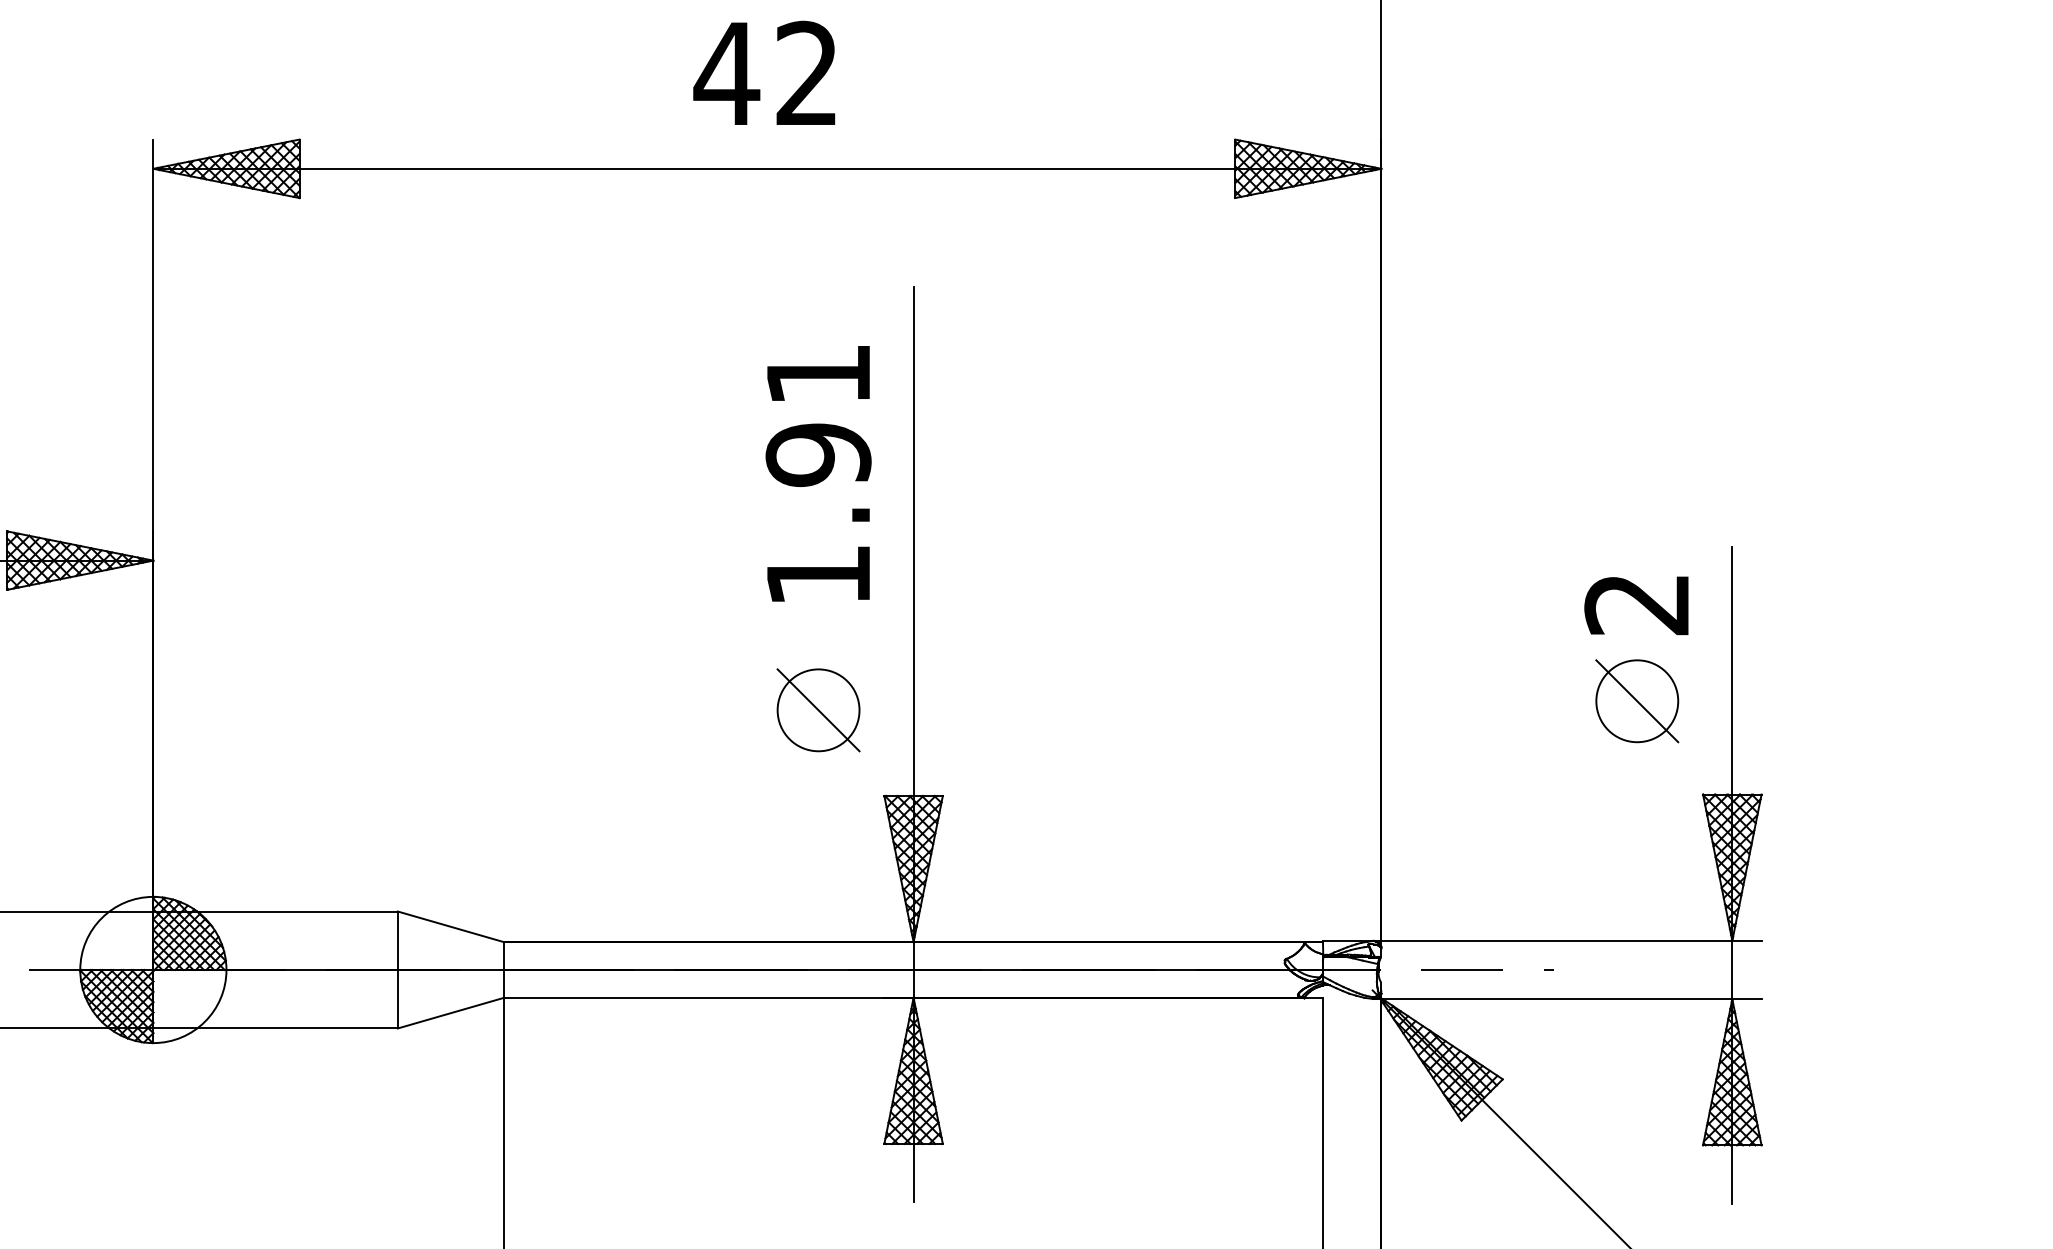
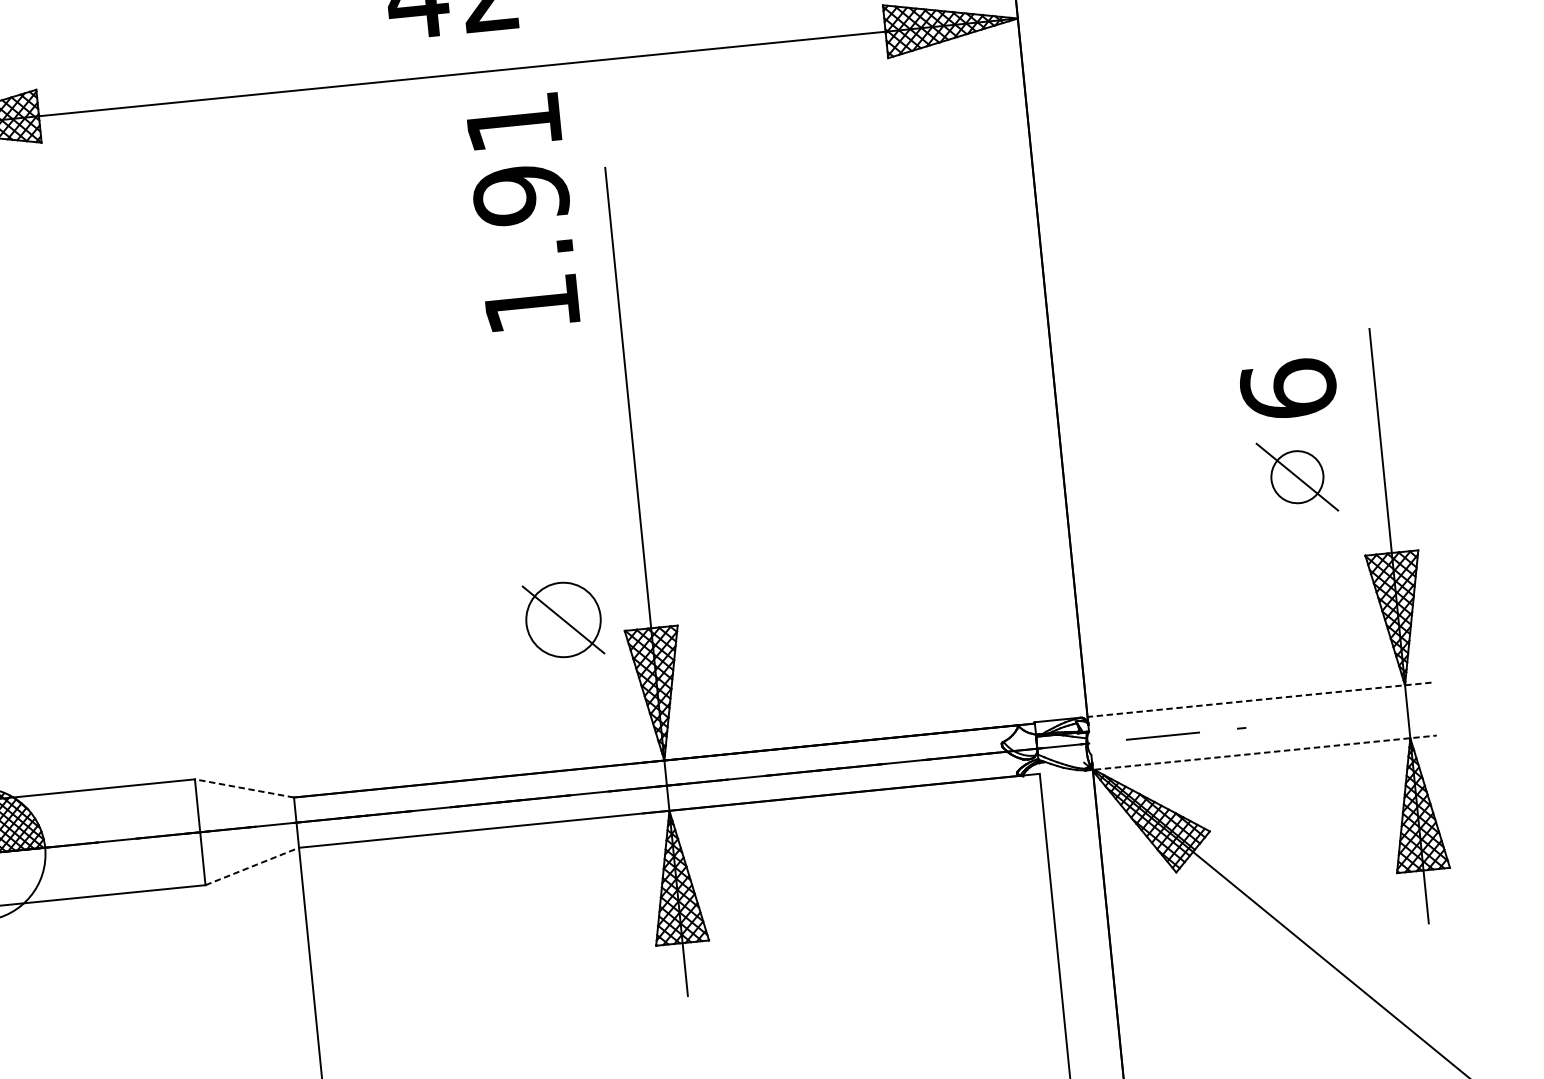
text: (818, 473) -> (522, 212), moved
text: (1637, 603) -> (1288, 388), 2 -> 6
circle: (1637, 701) -> (1297, 477), size x0.7
part: (818, 710) -> (563, 620), moved
line: (450, 926) -> (243, 788), solid -> dashed
line: (1566, 940) -> (1254, 700), solid -> dashed
line: (1567, 999) -> (1261, 753), solid -> dashed
line: (451, 1012) -> (252, 865), solid -> dashed

